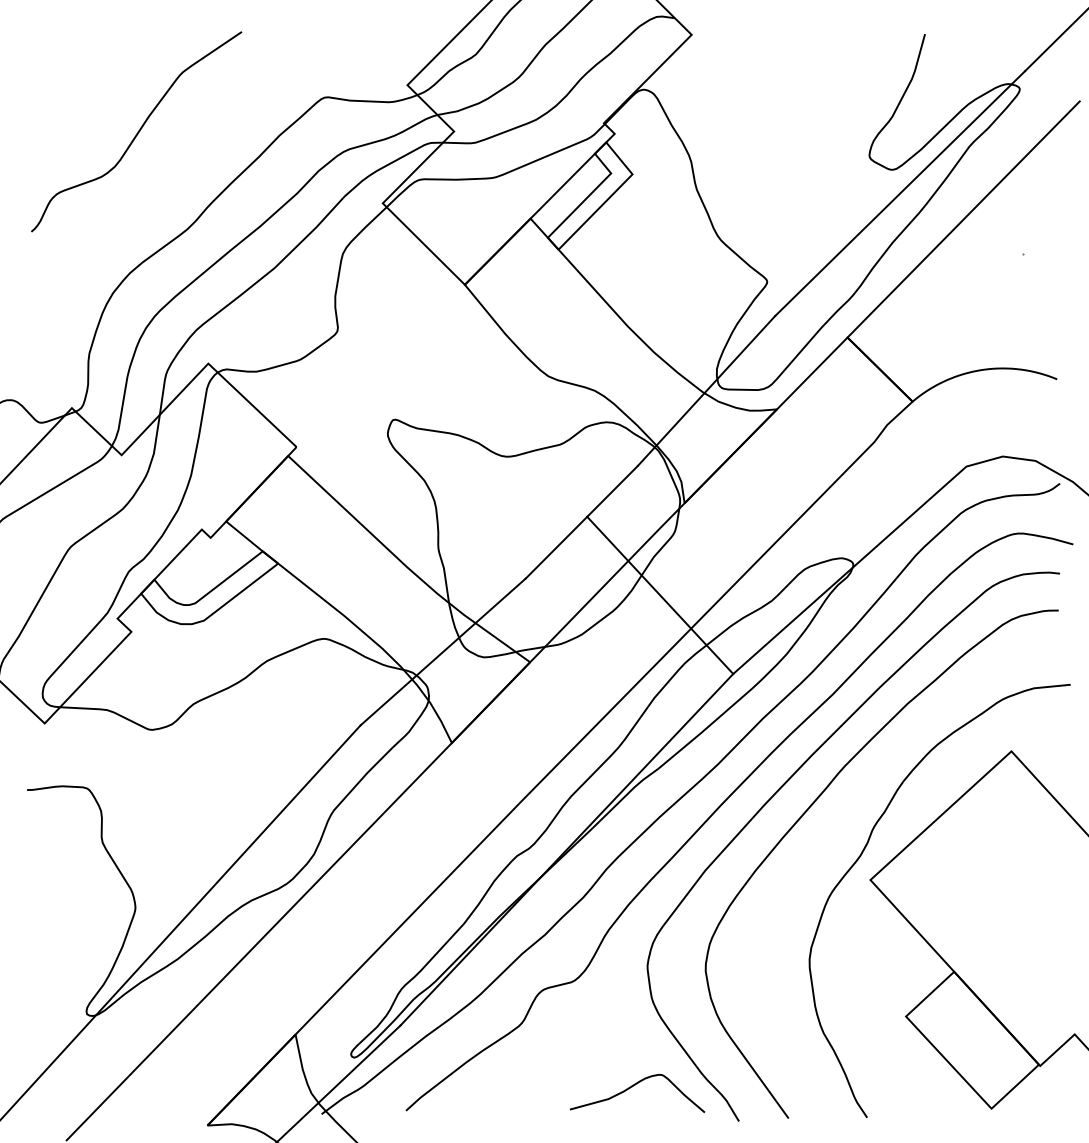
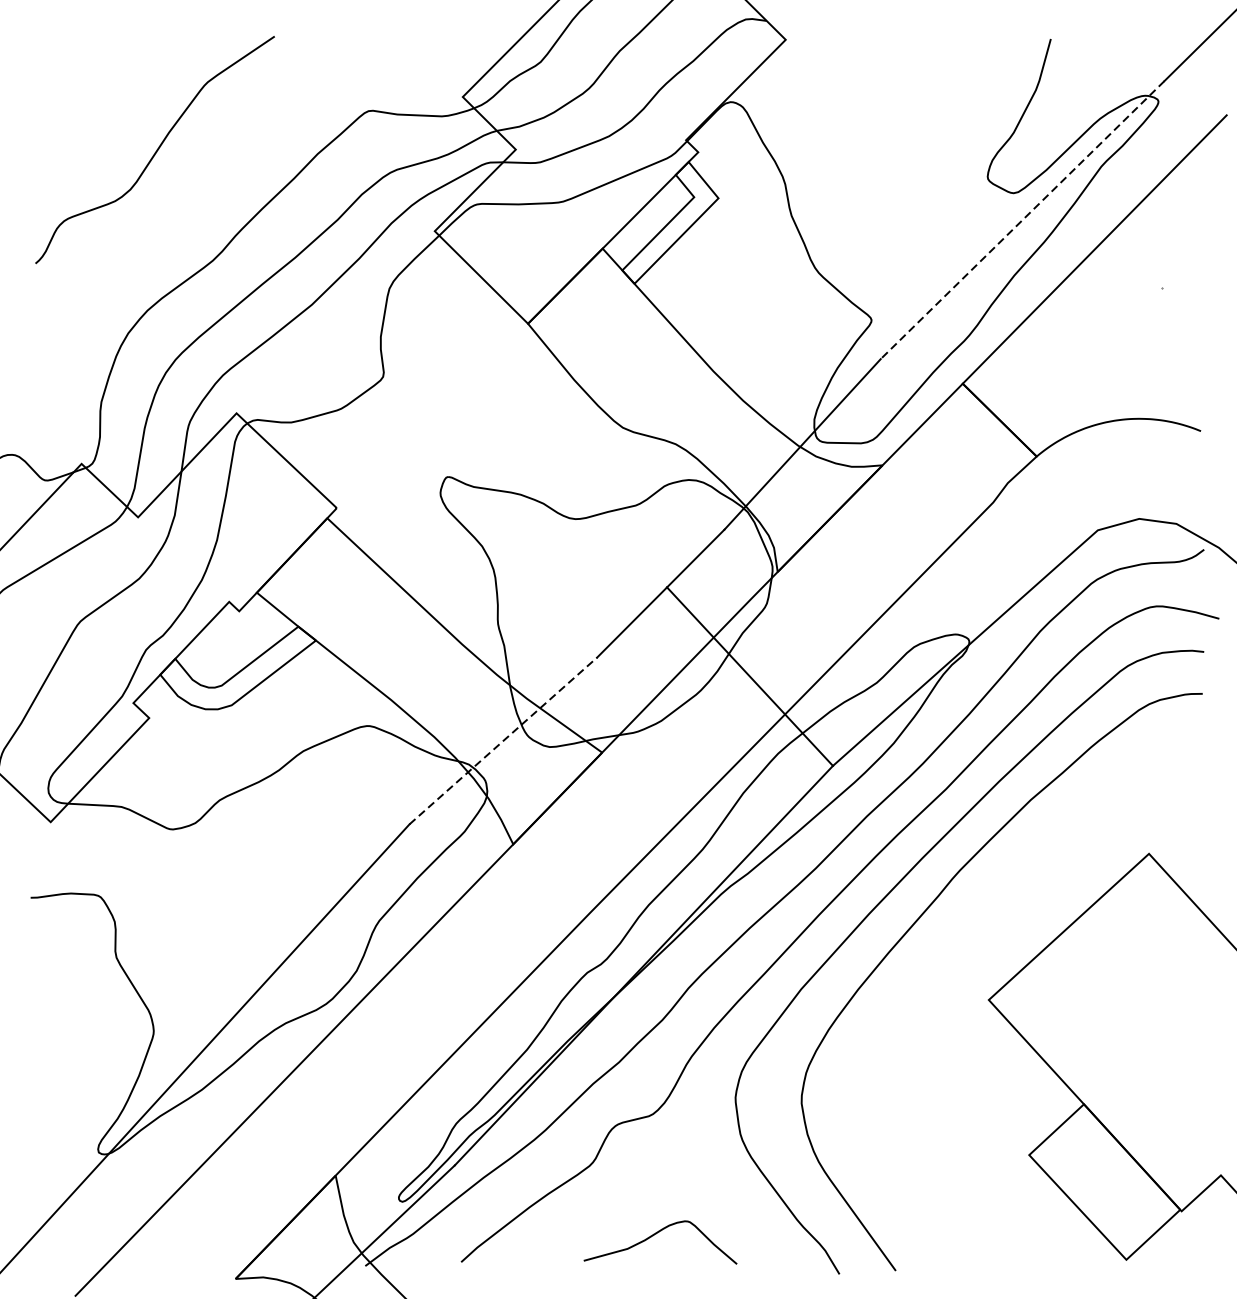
line: (900, 193) -> (1022, 220), solid -> dashed
line: (443, 651) -> (503, 740), solid -> dashed
curve: (861, 856) -> (978, 973), removed
curve: (632, 1087) -> (654, 1235), moved

